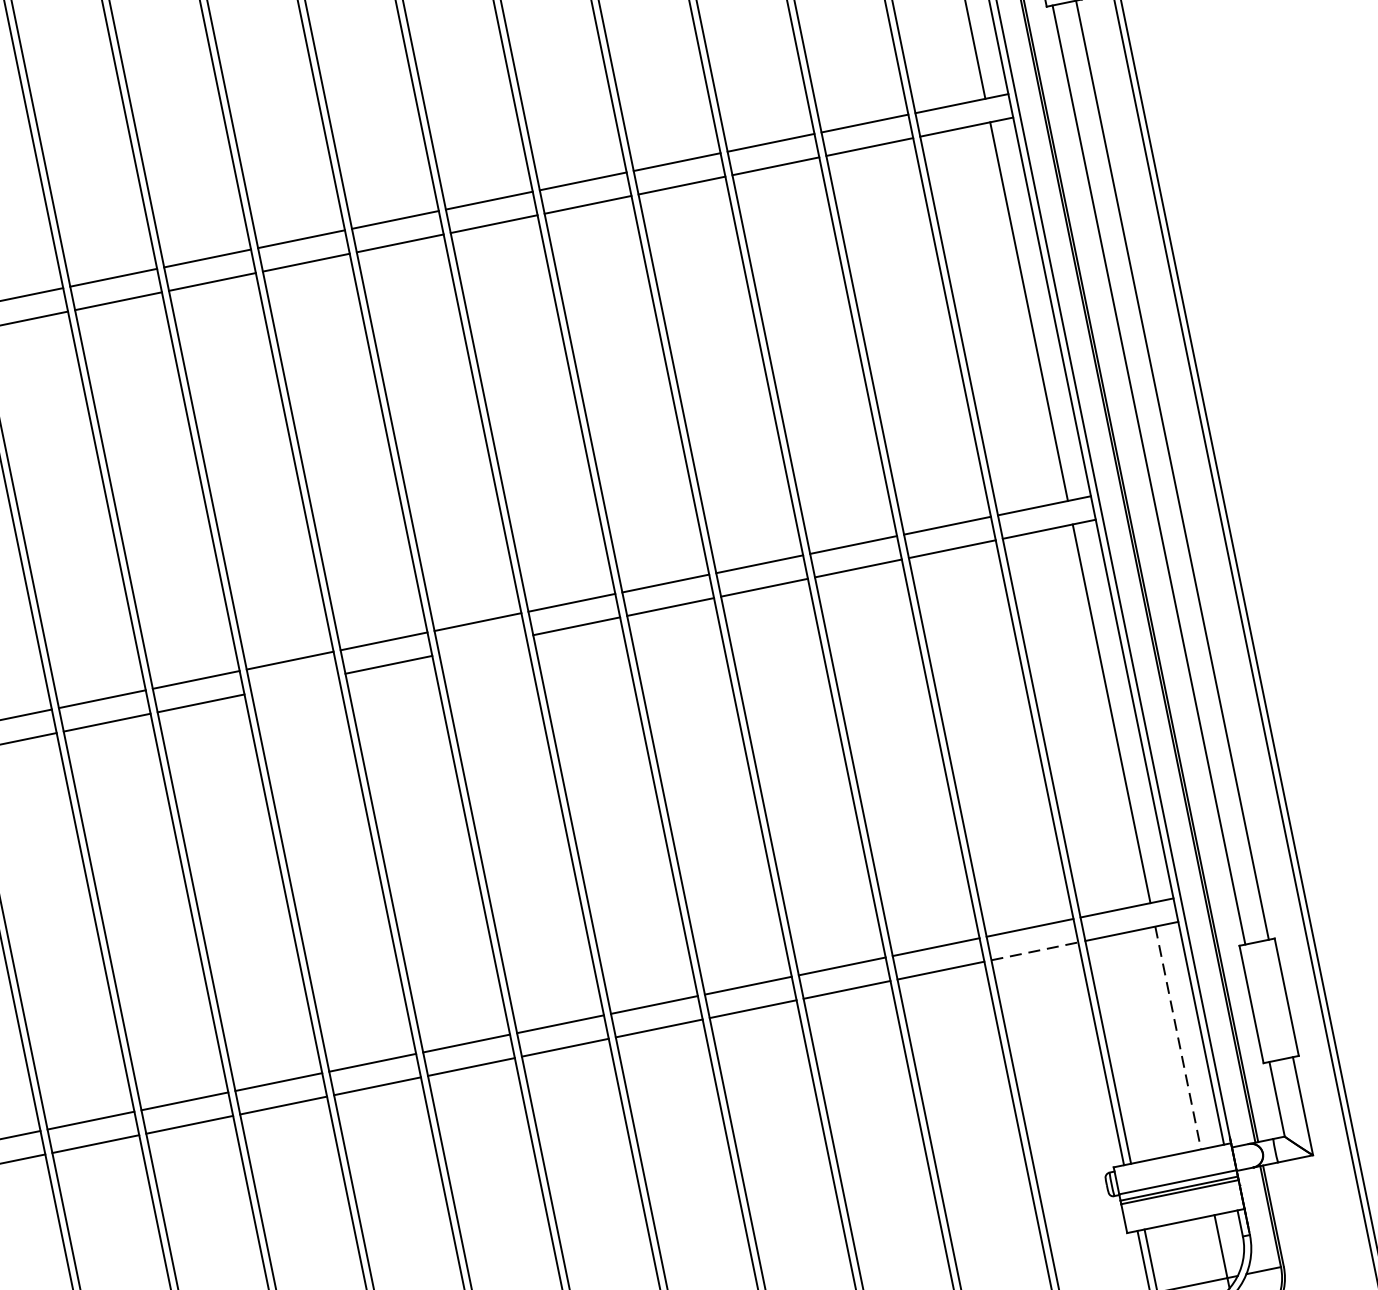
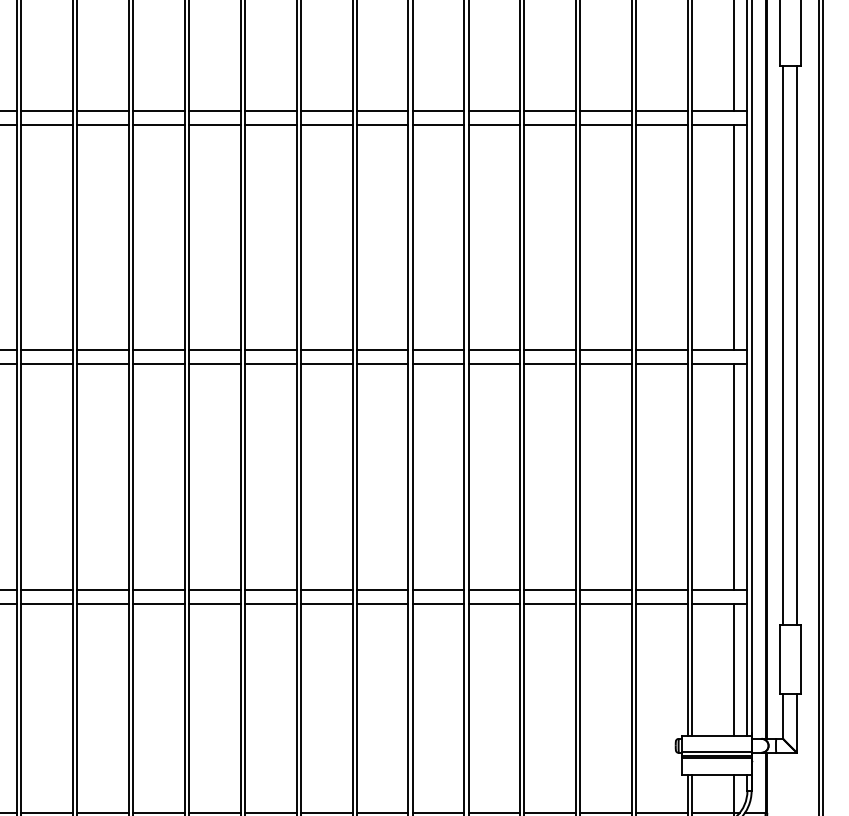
line: (482, 645) -> (382, 364), added
line: (294, 684) -> (270, 364), added
line: (1035, 950) -> (662, 603), dashed -> solid
line: (1177, 1038) -> (733, 670), dashed -> solid

